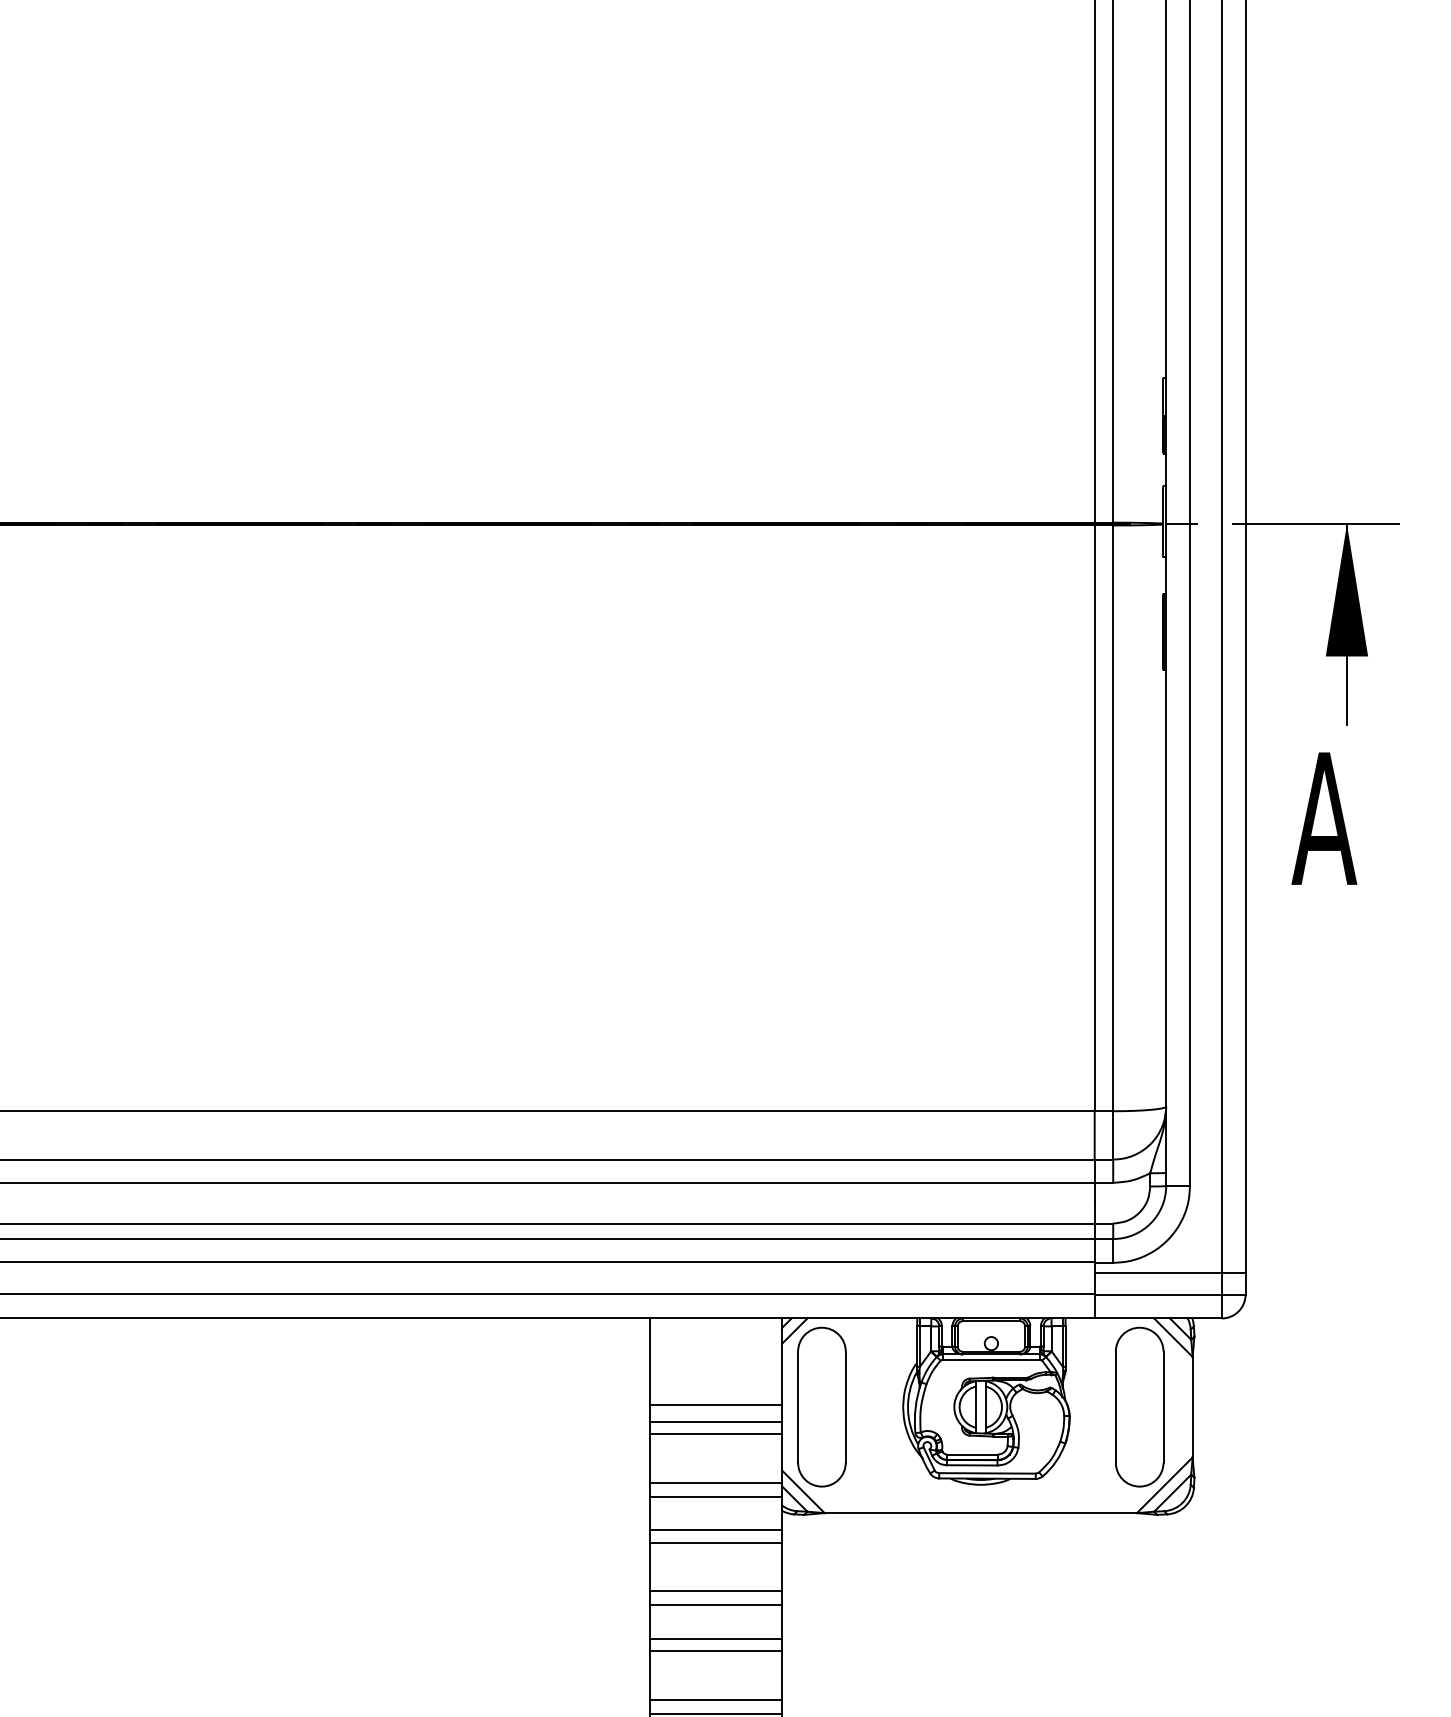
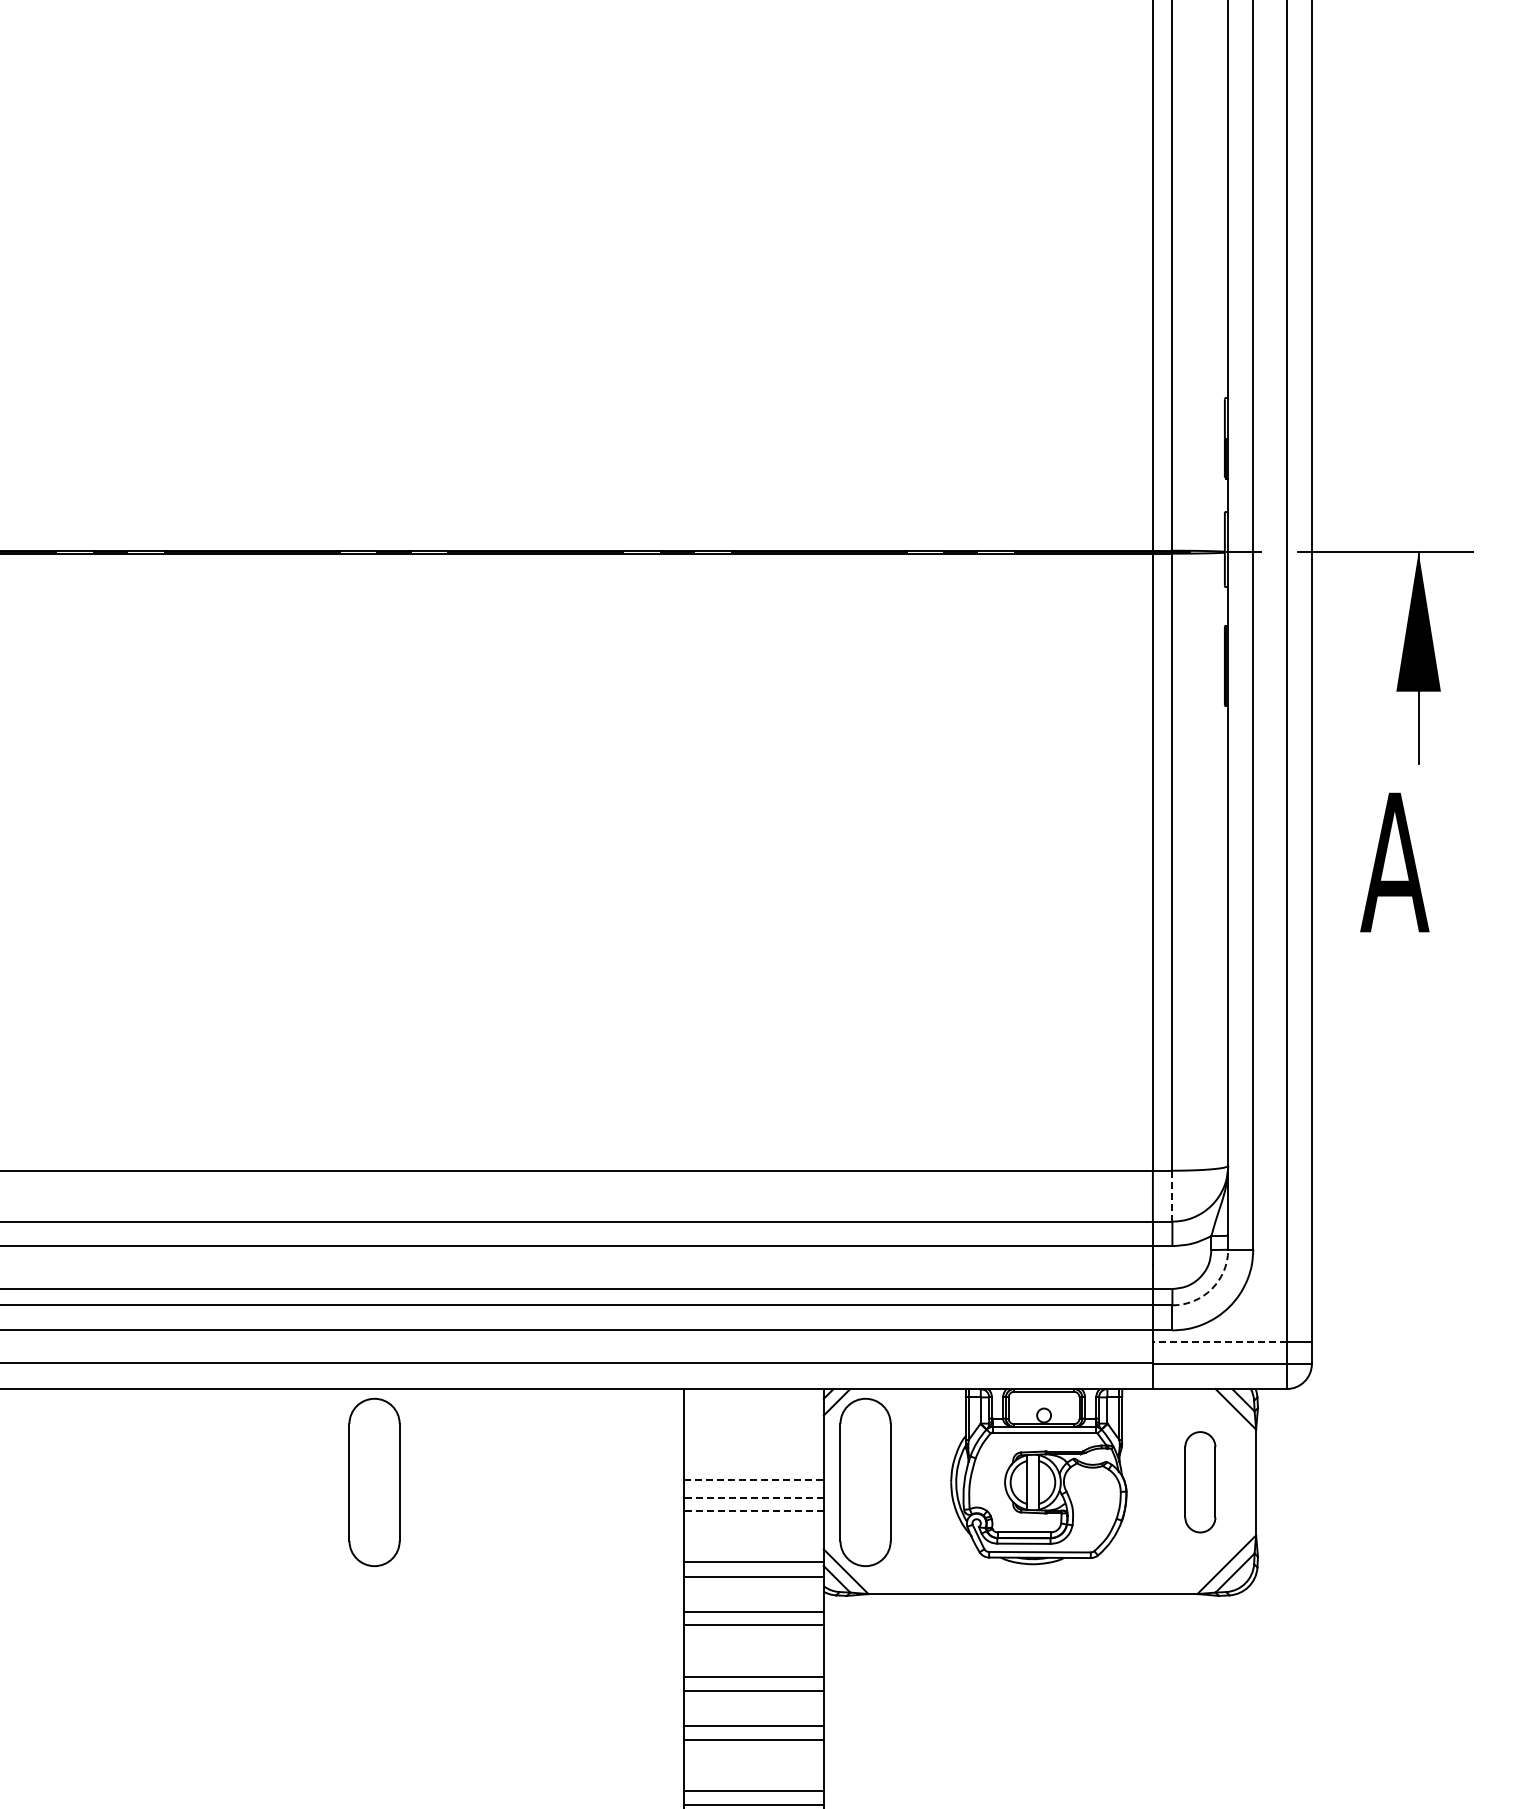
line: (1113, 1135) -> (1172, 1196), solid -> dashed
arc: (1150, 1223) -> (1211, 1289), solid -> dashed
line: (1157, 1273) -> (1219, 1341), solid -> dashed
line: (716, 1405) -> (754, 1480), solid -> dashed
part: (355, 1406) -> (374, 1481), added
part: (1139, 1406) -> (1200, 1481), size x0.6
line: (716, 1421) -> (754, 1497), solid -> dashed
line: (716, 1434) -> (754, 1511), solid -> dashed

